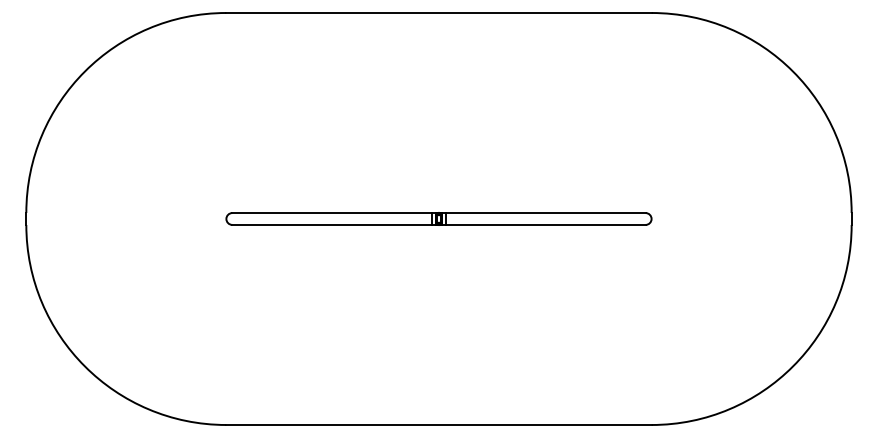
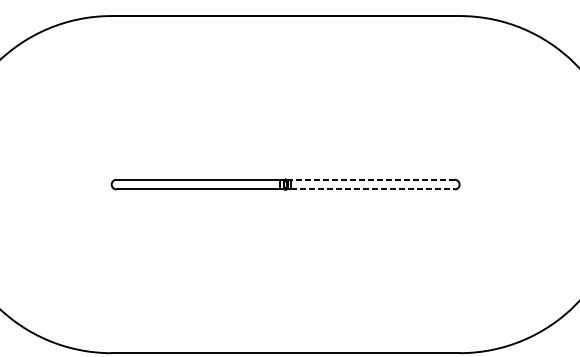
line: (545, 213) -> (372, 180), solid -> dashed
line: (545, 224) -> (372, 189), solid -> dashed

